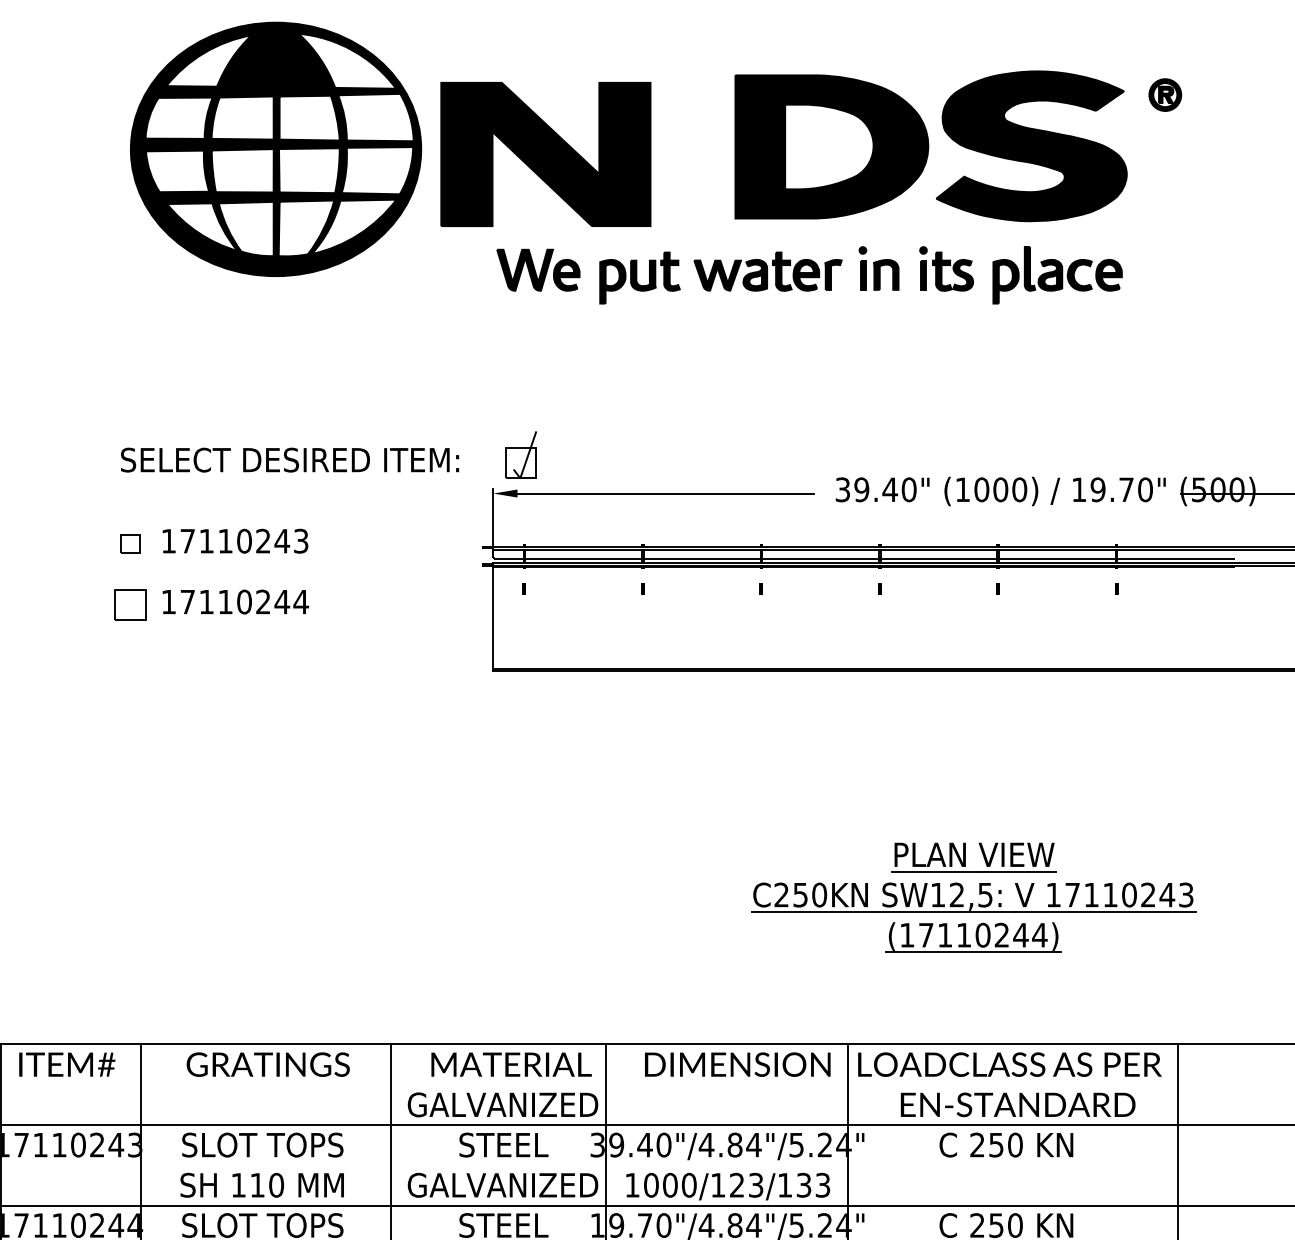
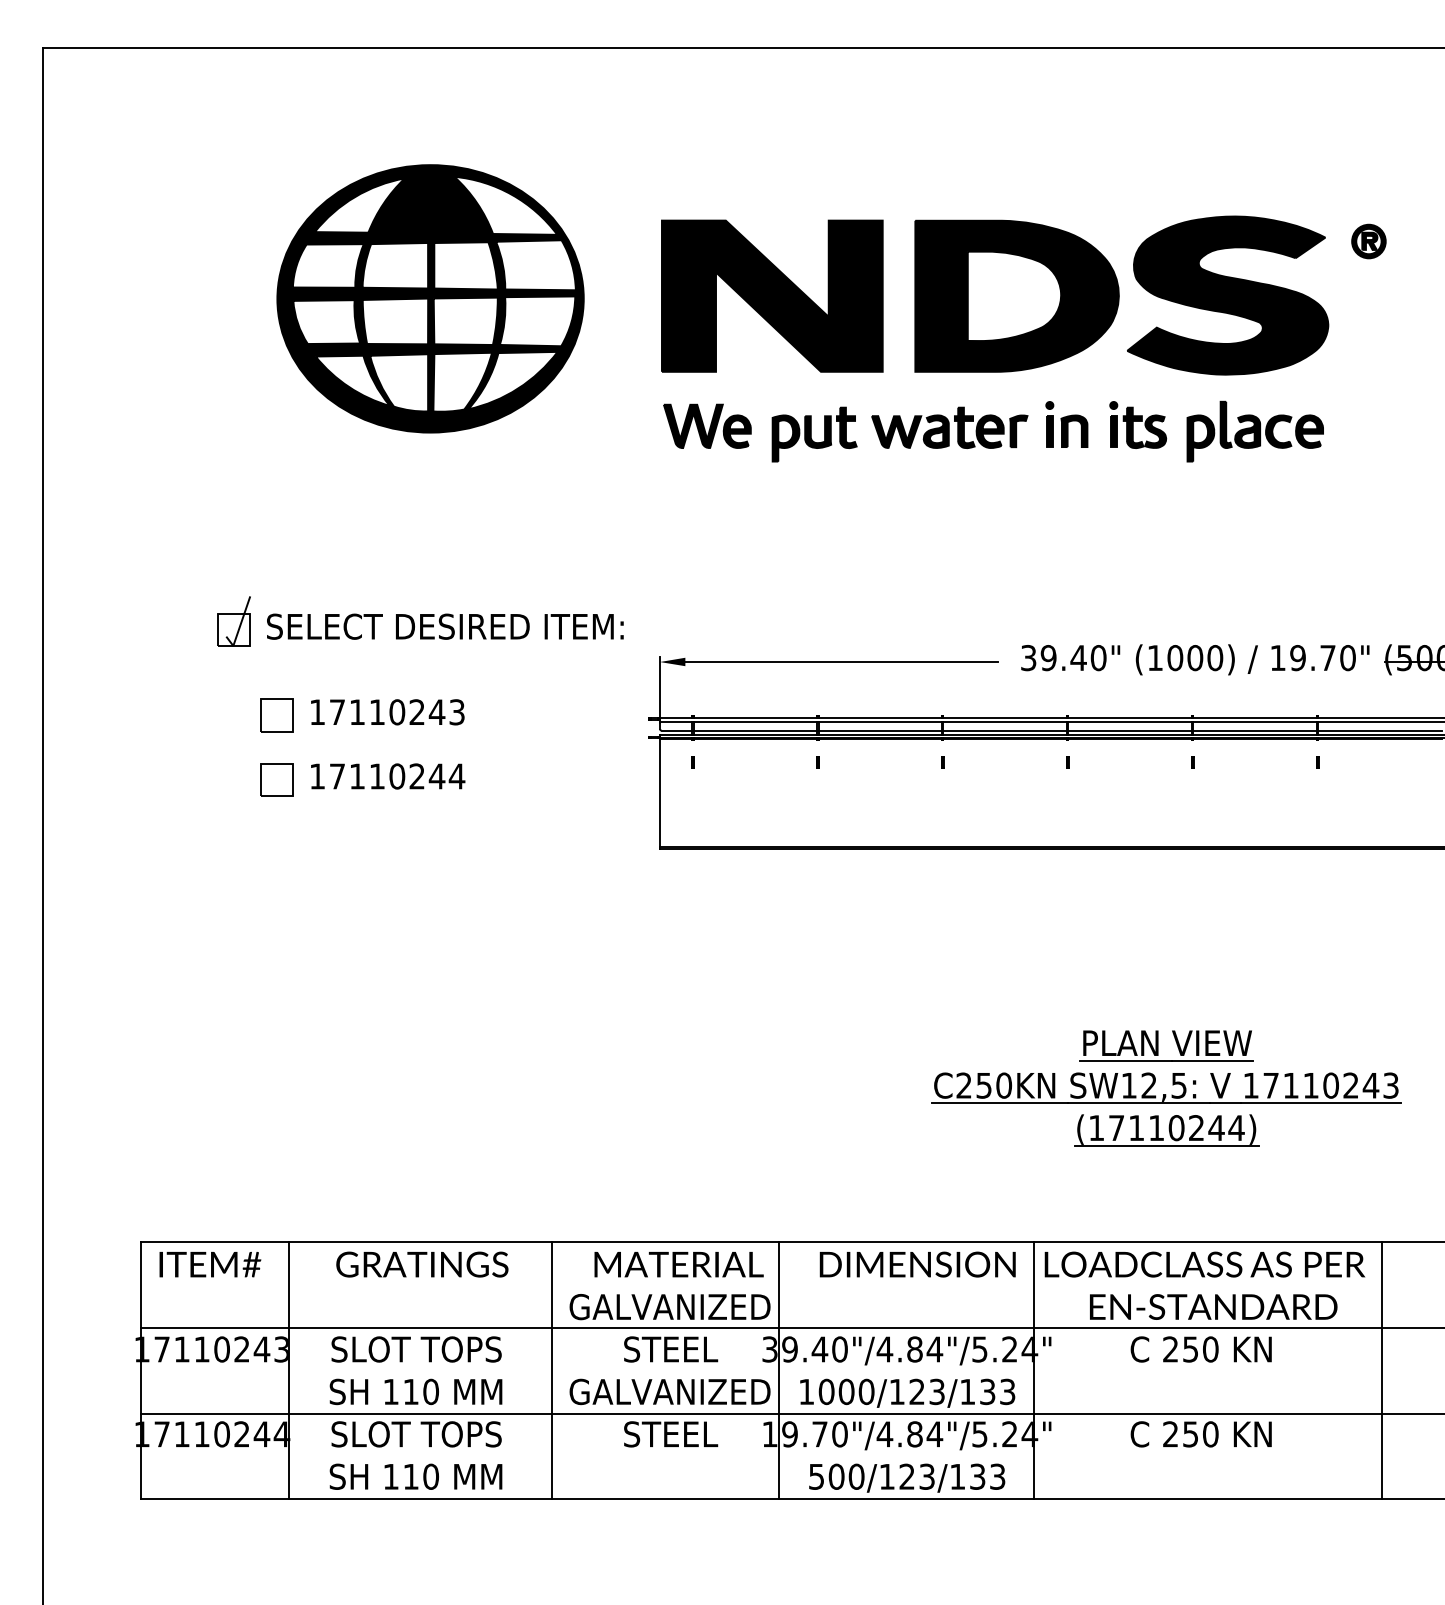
part: (546, 153) -> (772, 295), moved
part: (520, 455) -> (233, 621), moved
part: (130, 544) -> (276, 715), size x1.67

